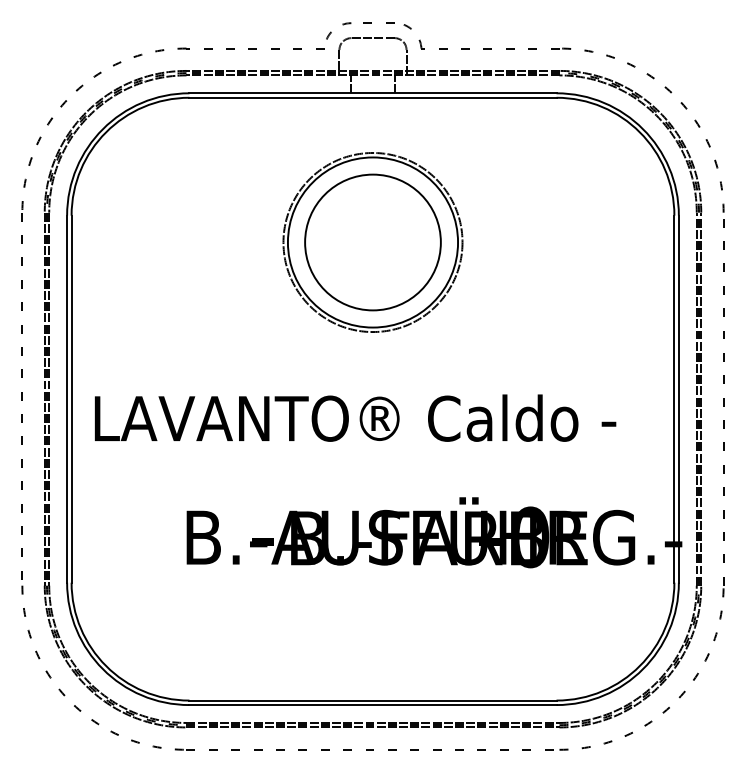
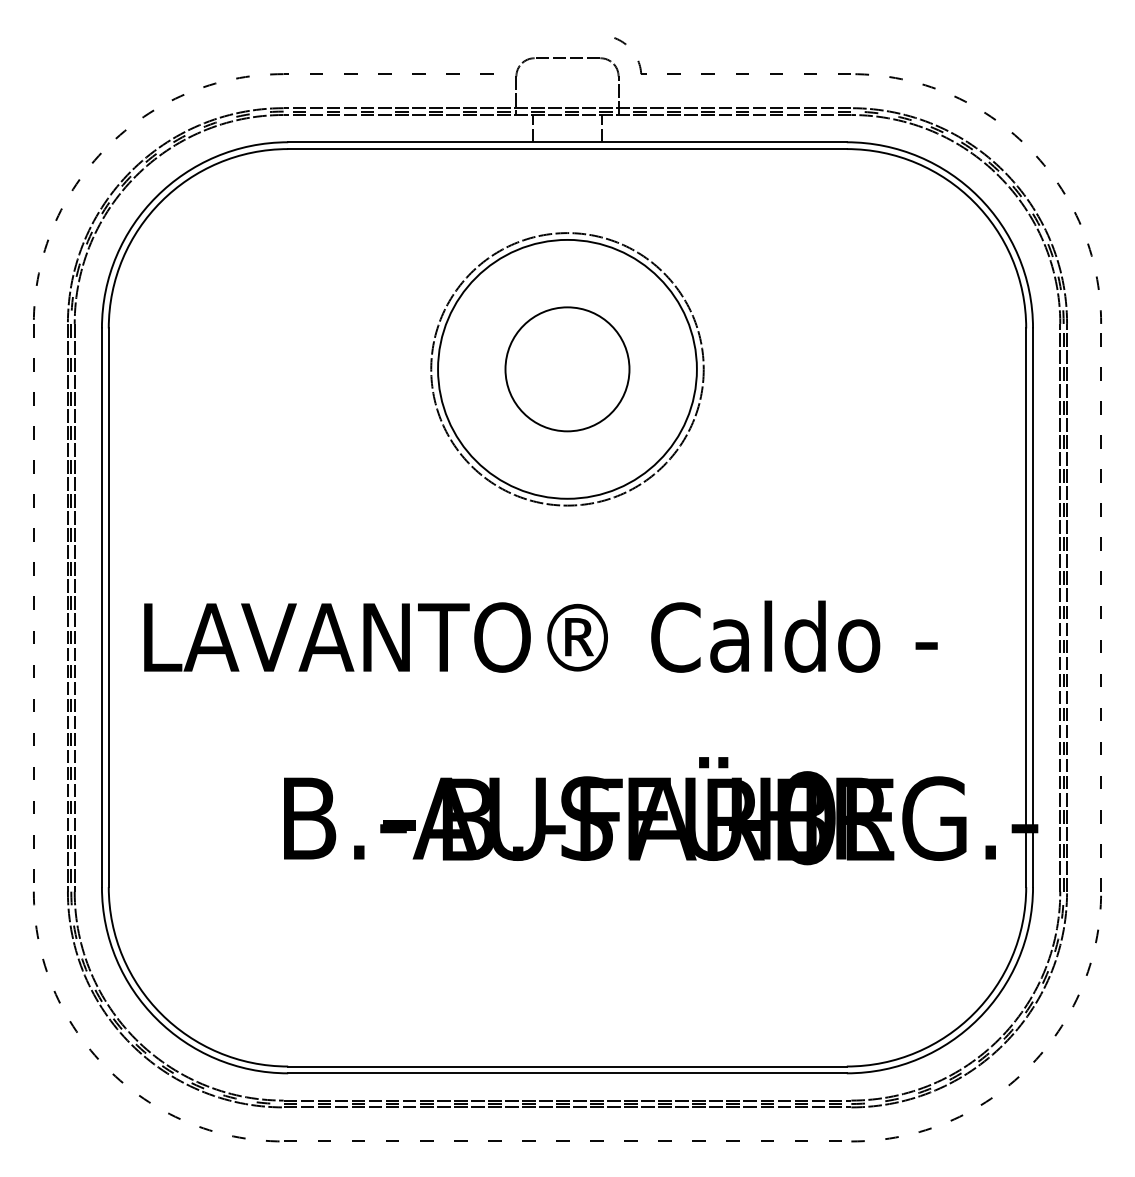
line: (371, 22) -> (565, 34), removed
arc: (342, 25) -> (521, 39), removed
circle: (372, 242) -> (566, 369), size x0.6

